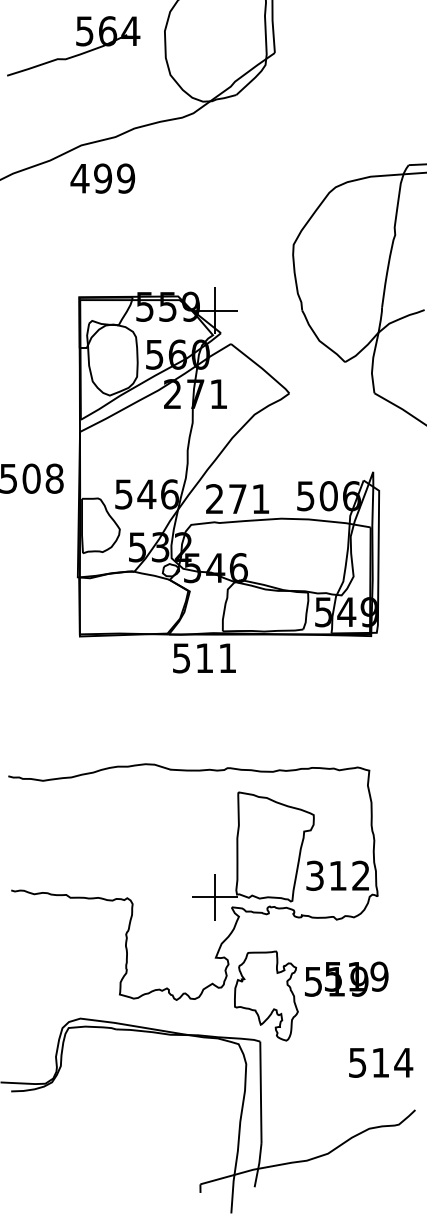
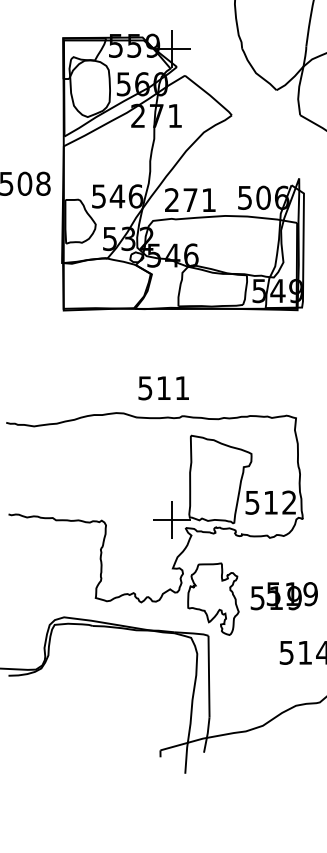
text: (204, 658) -> (163, 388), moved
text: (315, 875) -> (252, 502), 312 -> 512
text: (346, 978) -> (284, 595), moved

